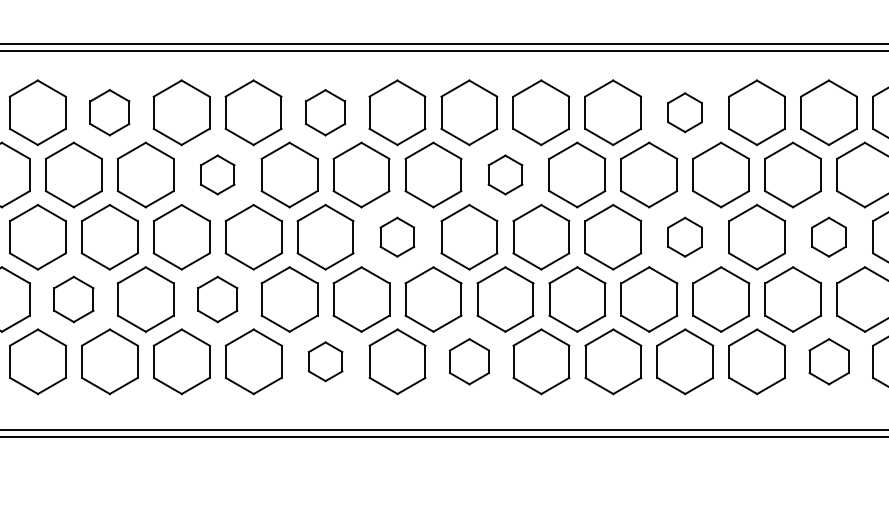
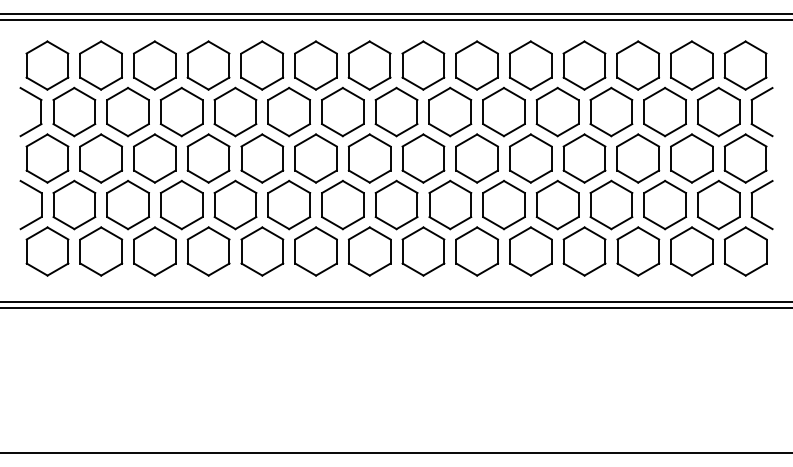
part: (109, 112) -> (154, 65), size x1.43
part: (324, 112) -> (315, 65), size x1.43
part: (685, 112) -> (584, 65), size x1.67
part: (217, 174) -> (235, 111), size x1.67
part: (505, 174) -> (450, 111), size x1.67
part: (397, 237) -> (369, 158), size x1.67
part: (685, 237) -> (584, 158), size x1.67
part: (828, 237) -> (691, 158), size x1.67
part: (73, 298) -> (127, 204), size x1.43
part: (217, 298) -> (235, 204), size x1.43
part: (324, 361) -> (315, 251), size x1.67
part: (469, 361) -> (423, 251), size x1.43
part: (828, 361) -> (691, 251), size x1.43

